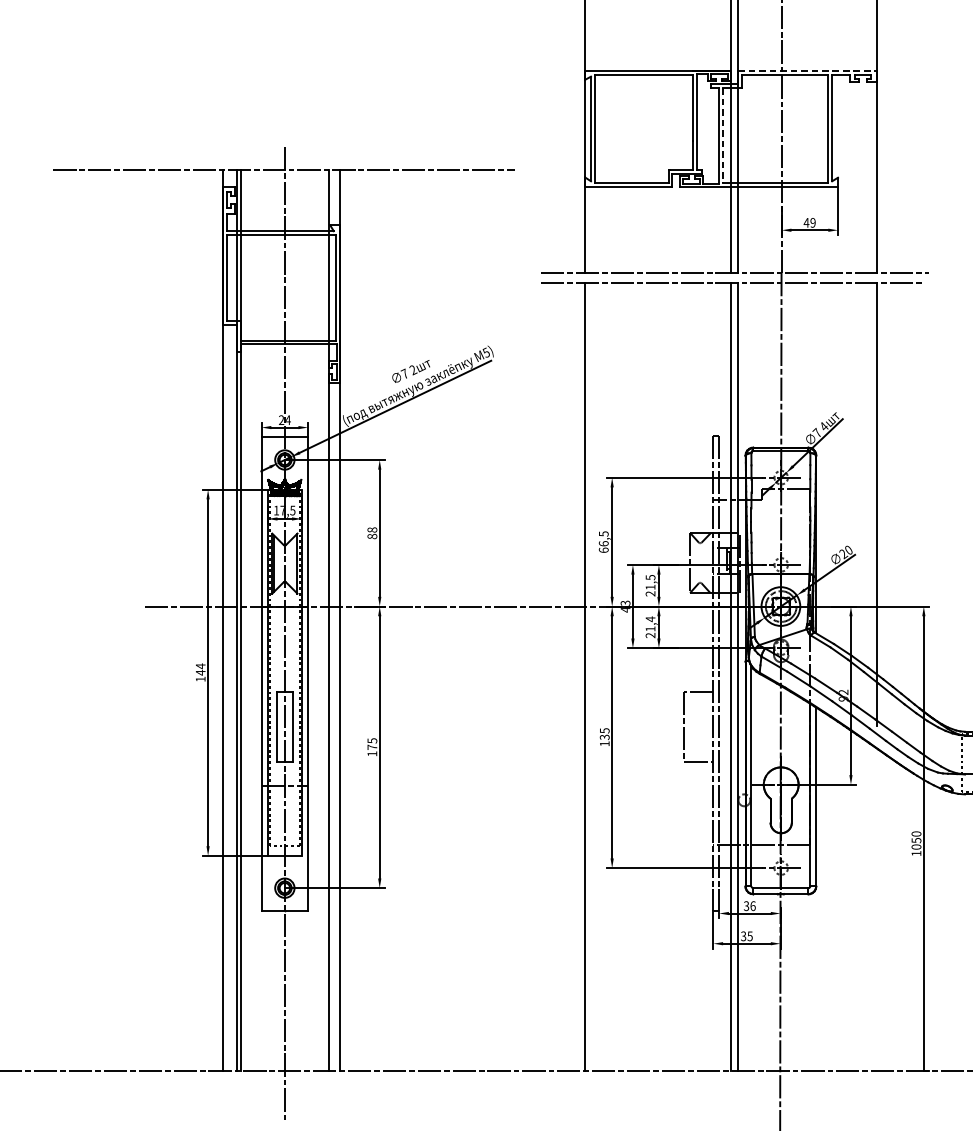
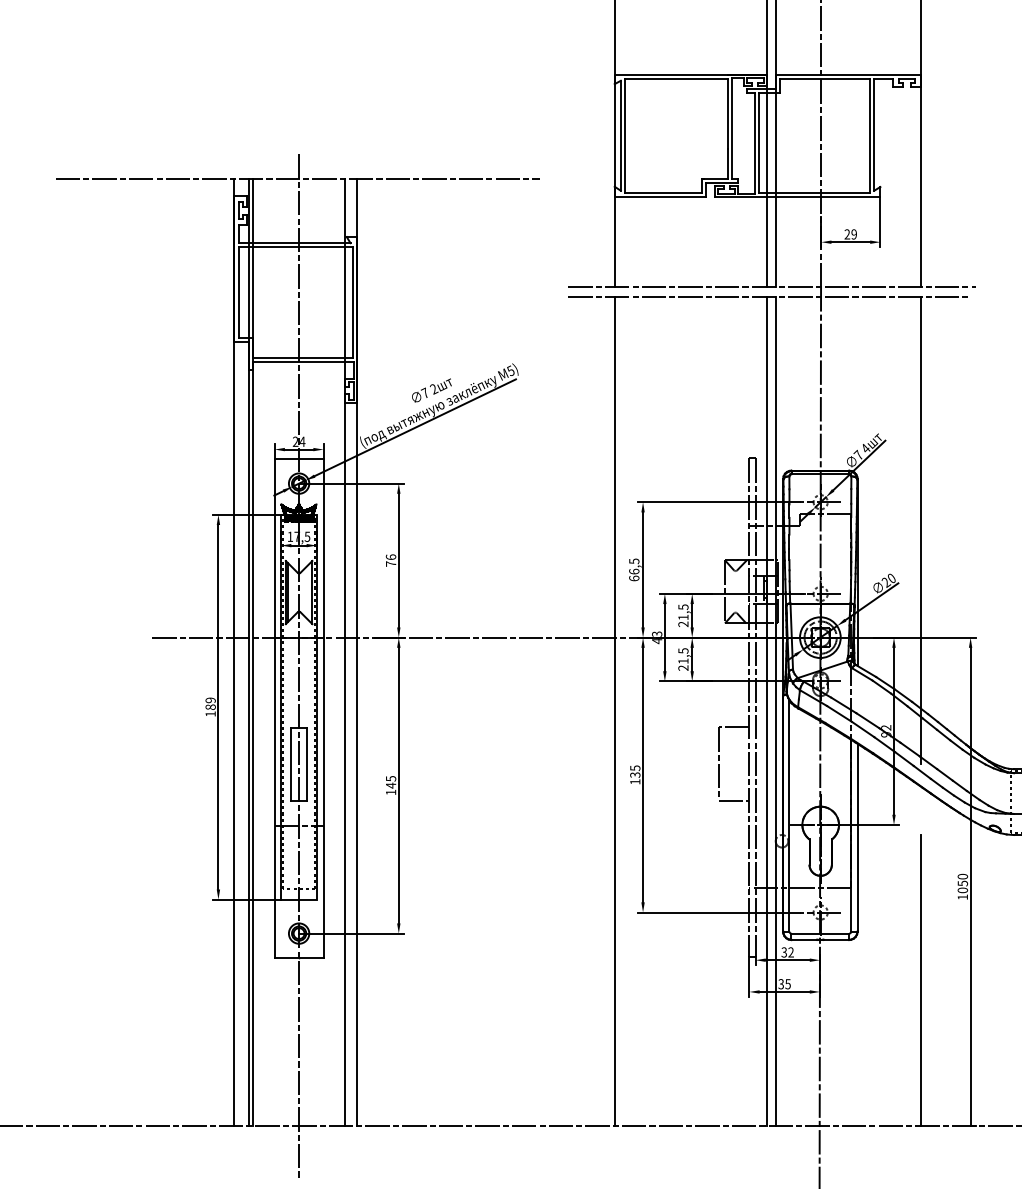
line: (807, 70) -> (848, 74), dashed -> solid
line: (722, 135) -> (759, 142), dashed -> solid
text: (806, 222) -> (847, 234), 49 -> 29
text: (372, 533) -> (391, 560), 88 -> 76
text: (650, 619) -> (683, 651), 21,4 -> 21,5
text: (200, 669) -> (210, 703), 144 -> 189
text: (372, 747) -> (391, 785), 175 -> 145
text: (752, 906) -> (790, 952), 36 -> 32
line: (877, 932) -> (921, 980), added

